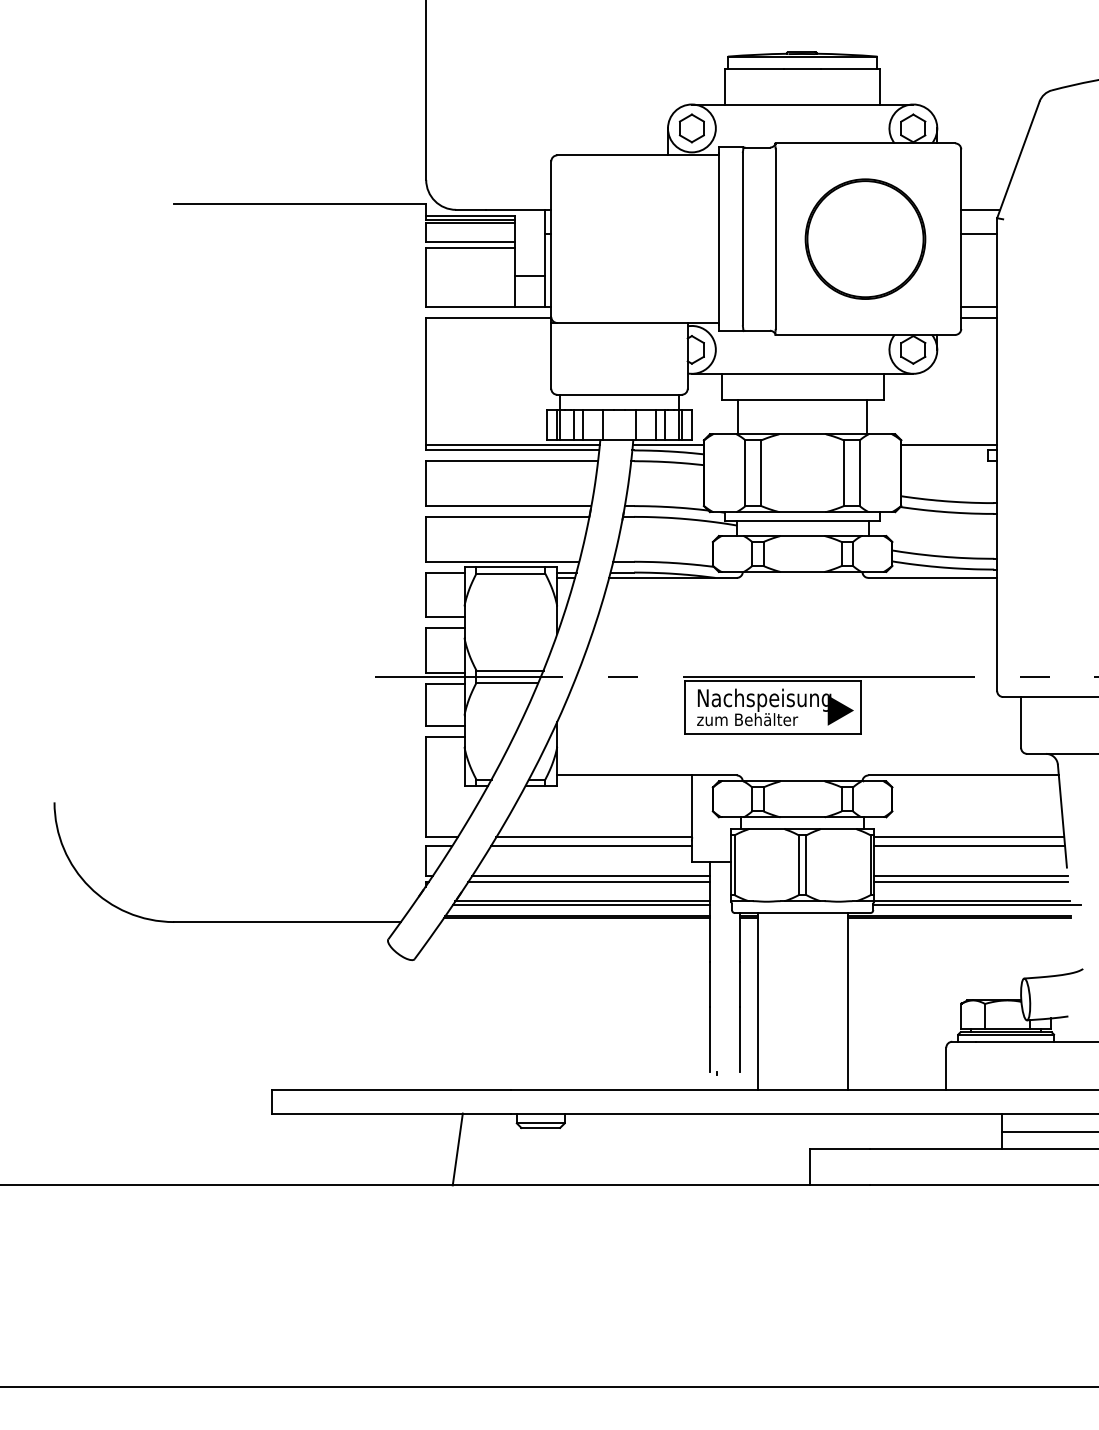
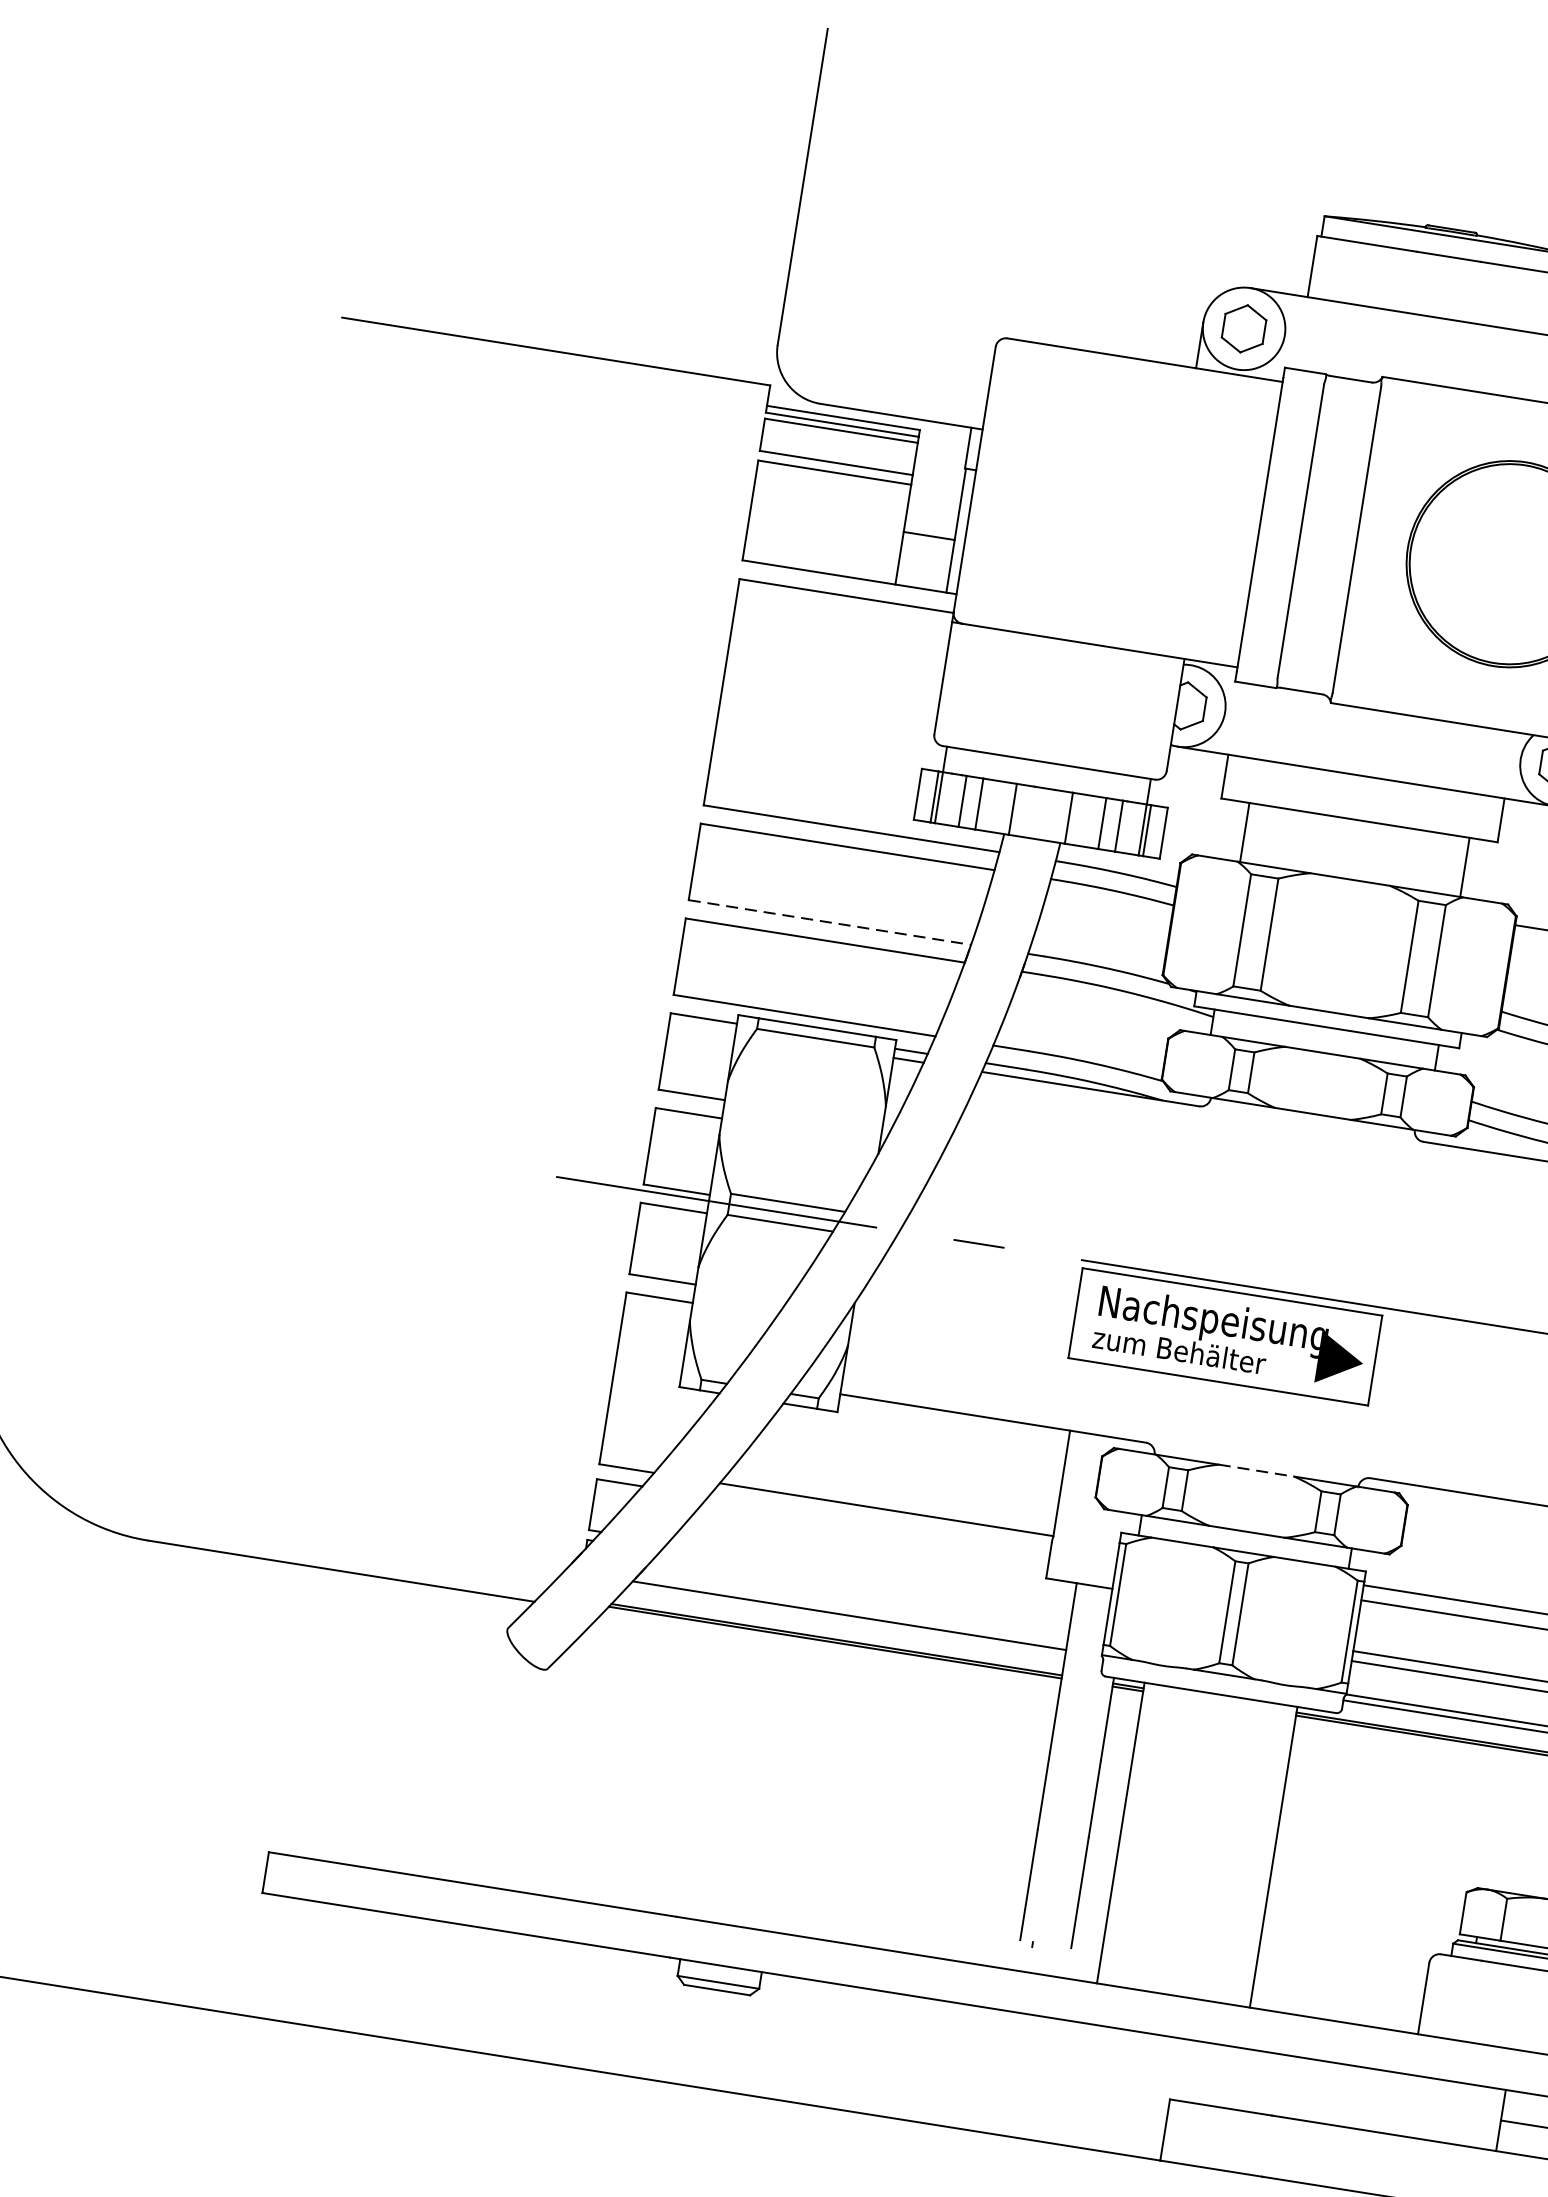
line: (512, 445) -> (853, 820), removed
line: (667, 445) -> (1116, 862), removed
line: (508, 506) -> (829, 923), solid -> dashed
line: (803, 781) -> (1257, 1470), solid -> dashed
line: (591, 846) -> (879, 1524), removed
line: (590, 876) -> (869, 1575), removed
line: (588, 881) -> (864, 1583), removed
line: (580, 905) -> (844, 1622), removed
line: (457, 1149) -> (569, 2004), removed

